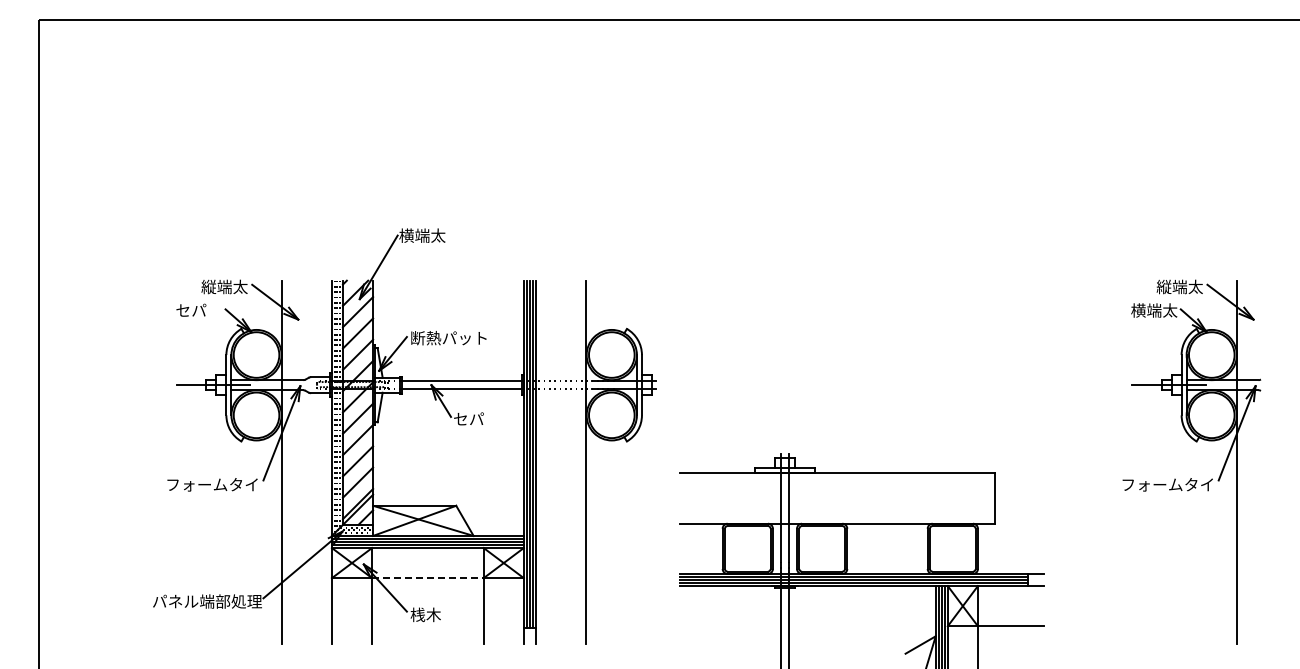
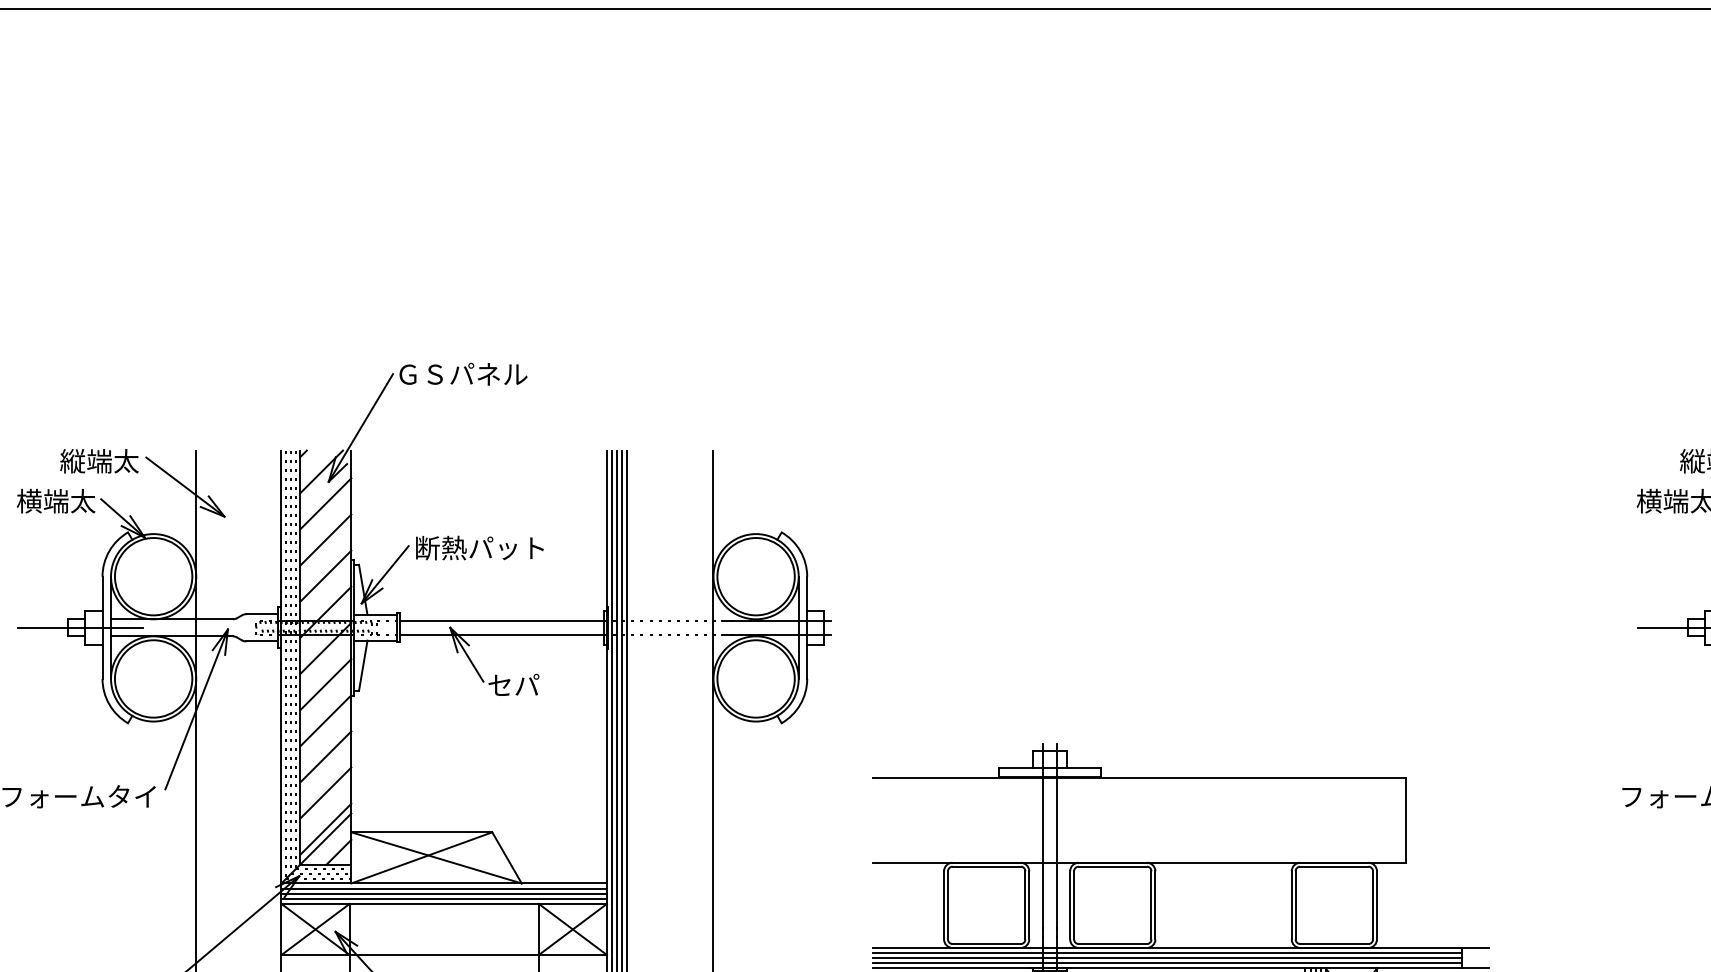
text: (437, 235) -> (460, 373), 横端太 -> ＧＳパネル
text: (199, 310) -> (56, 501), セパ -> 横端太
line: (427, 578) -> (443, 955), dashed -> solid

